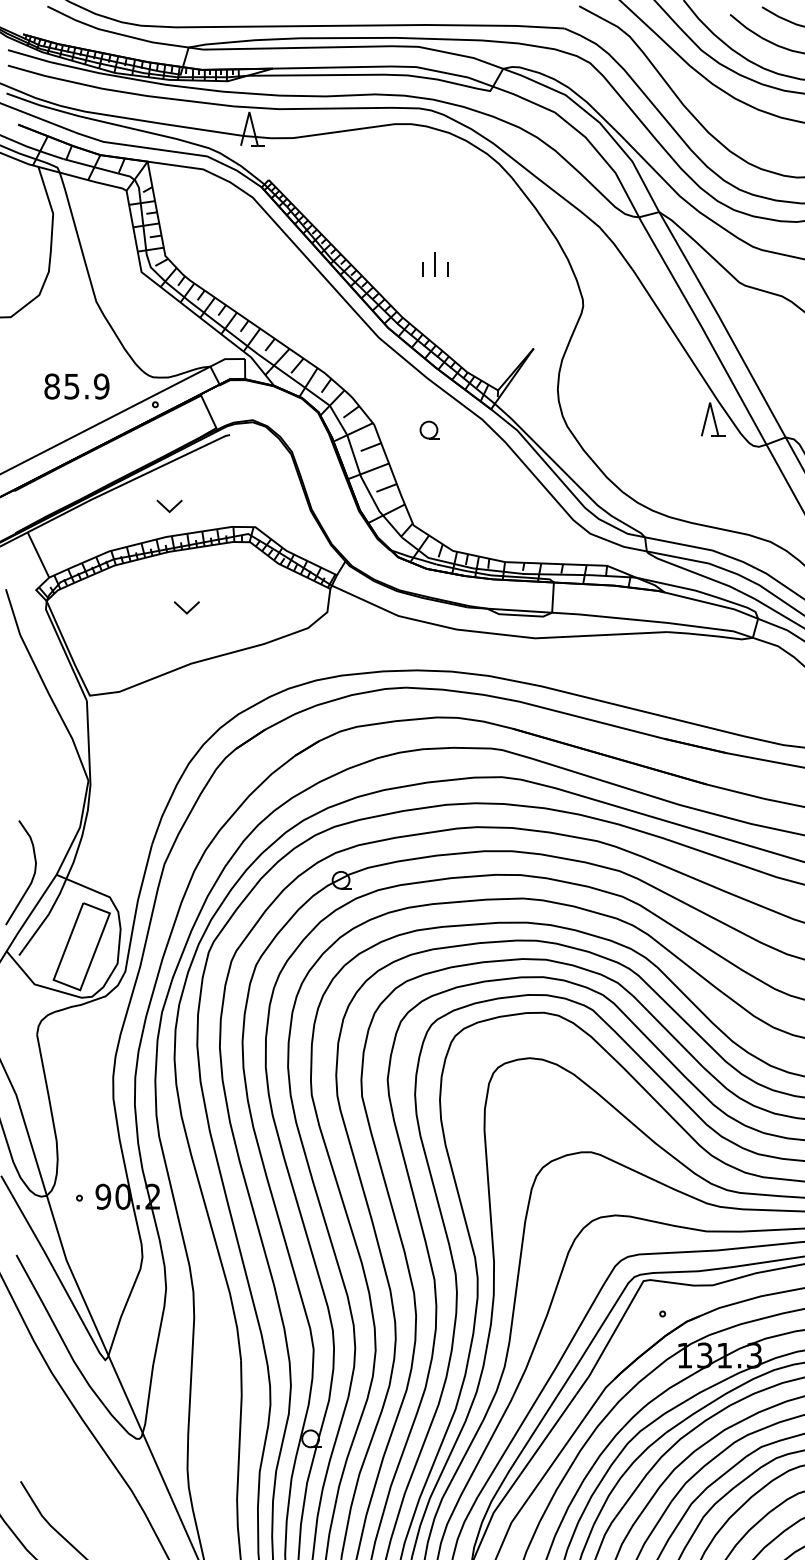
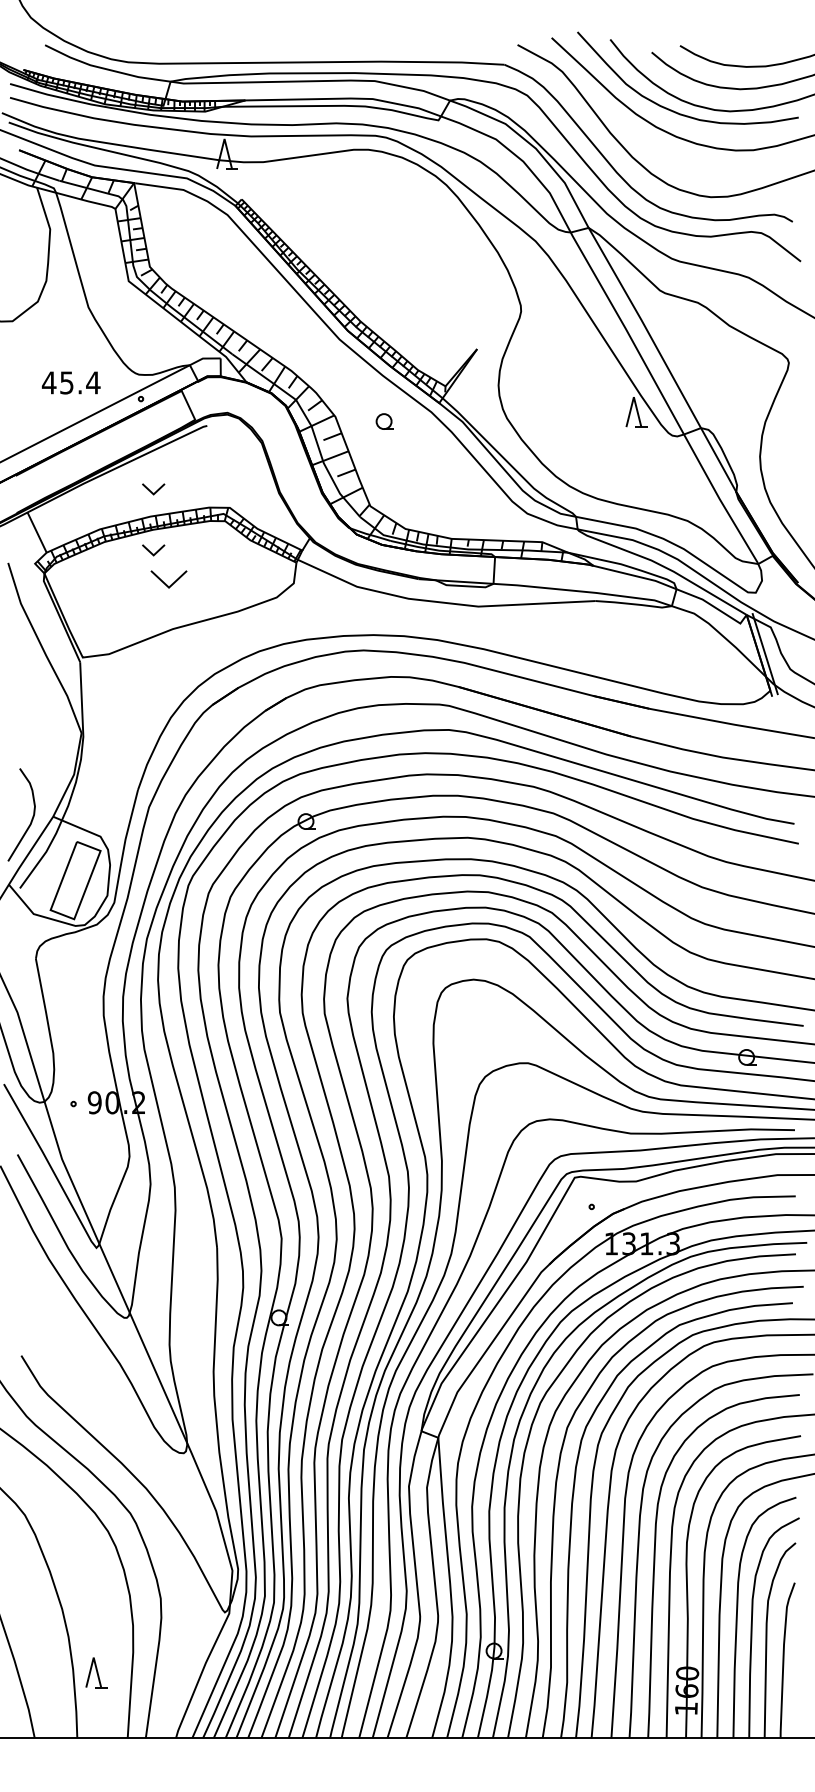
part: (435, 264) -> (389, 274), removed
text: (76, 386) -> (70, 382), 85.9 -> 45.4
part: (169, 575) -> (153, 550), added
part: (186, 607) -> (168, 579), size x1.6

